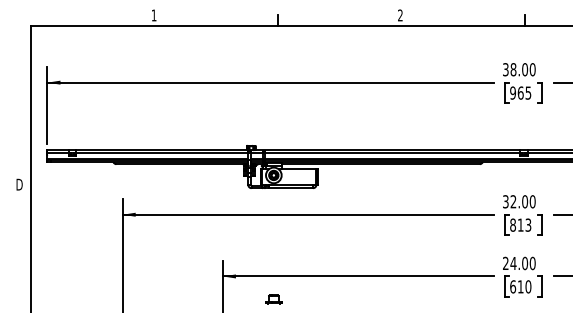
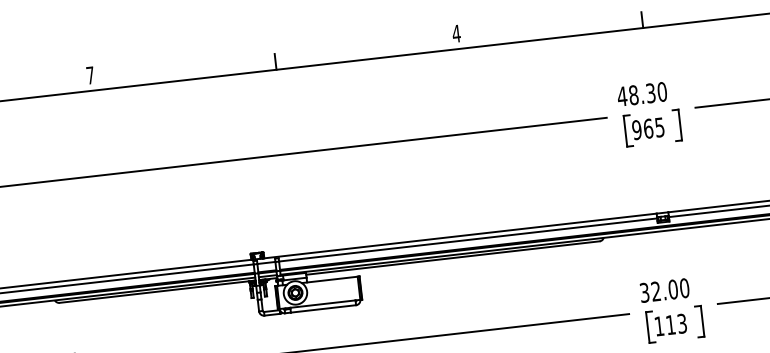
text: (153, 15) -> (89, 75), 1 -> 7
text: (399, 15) -> (455, 33), 2 -> 4
text: (515, 69) -> (636, 94), 38.00 -> 48.30
text: (512, 224) -> (658, 325), 813 -> 113

